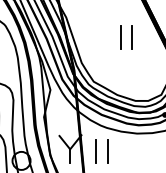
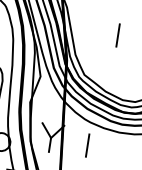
line: (131, 37) -> (128, 37), removed
line: (95, 151) -> (75, 143), removed

